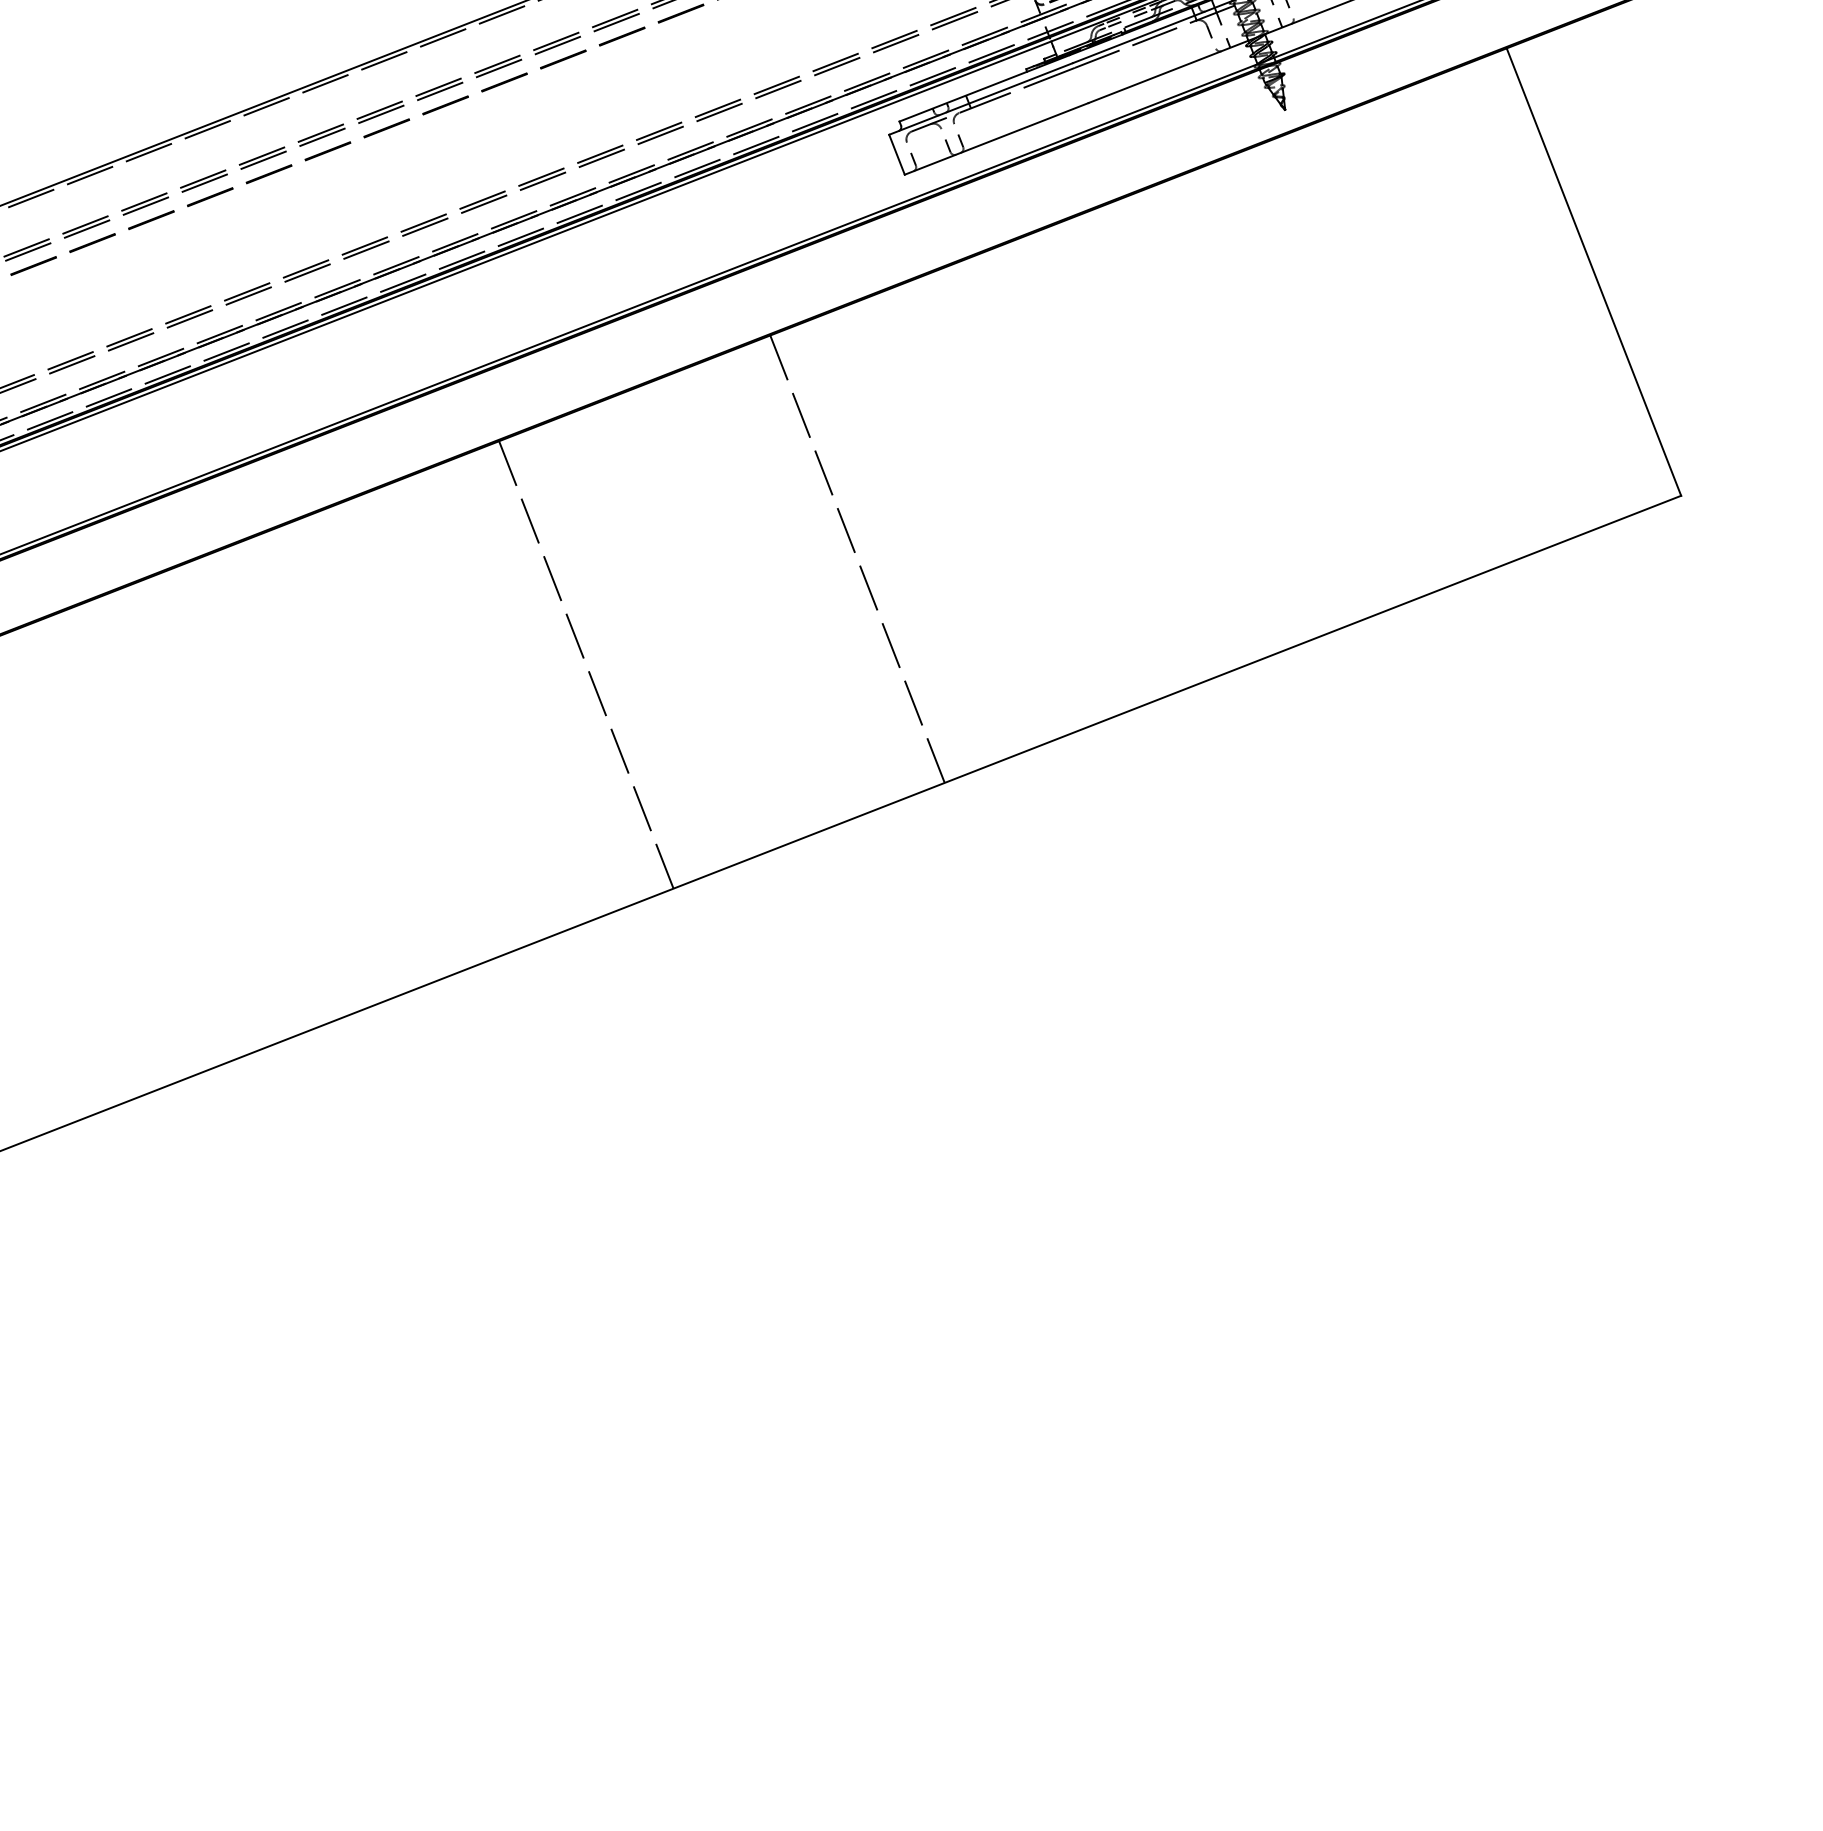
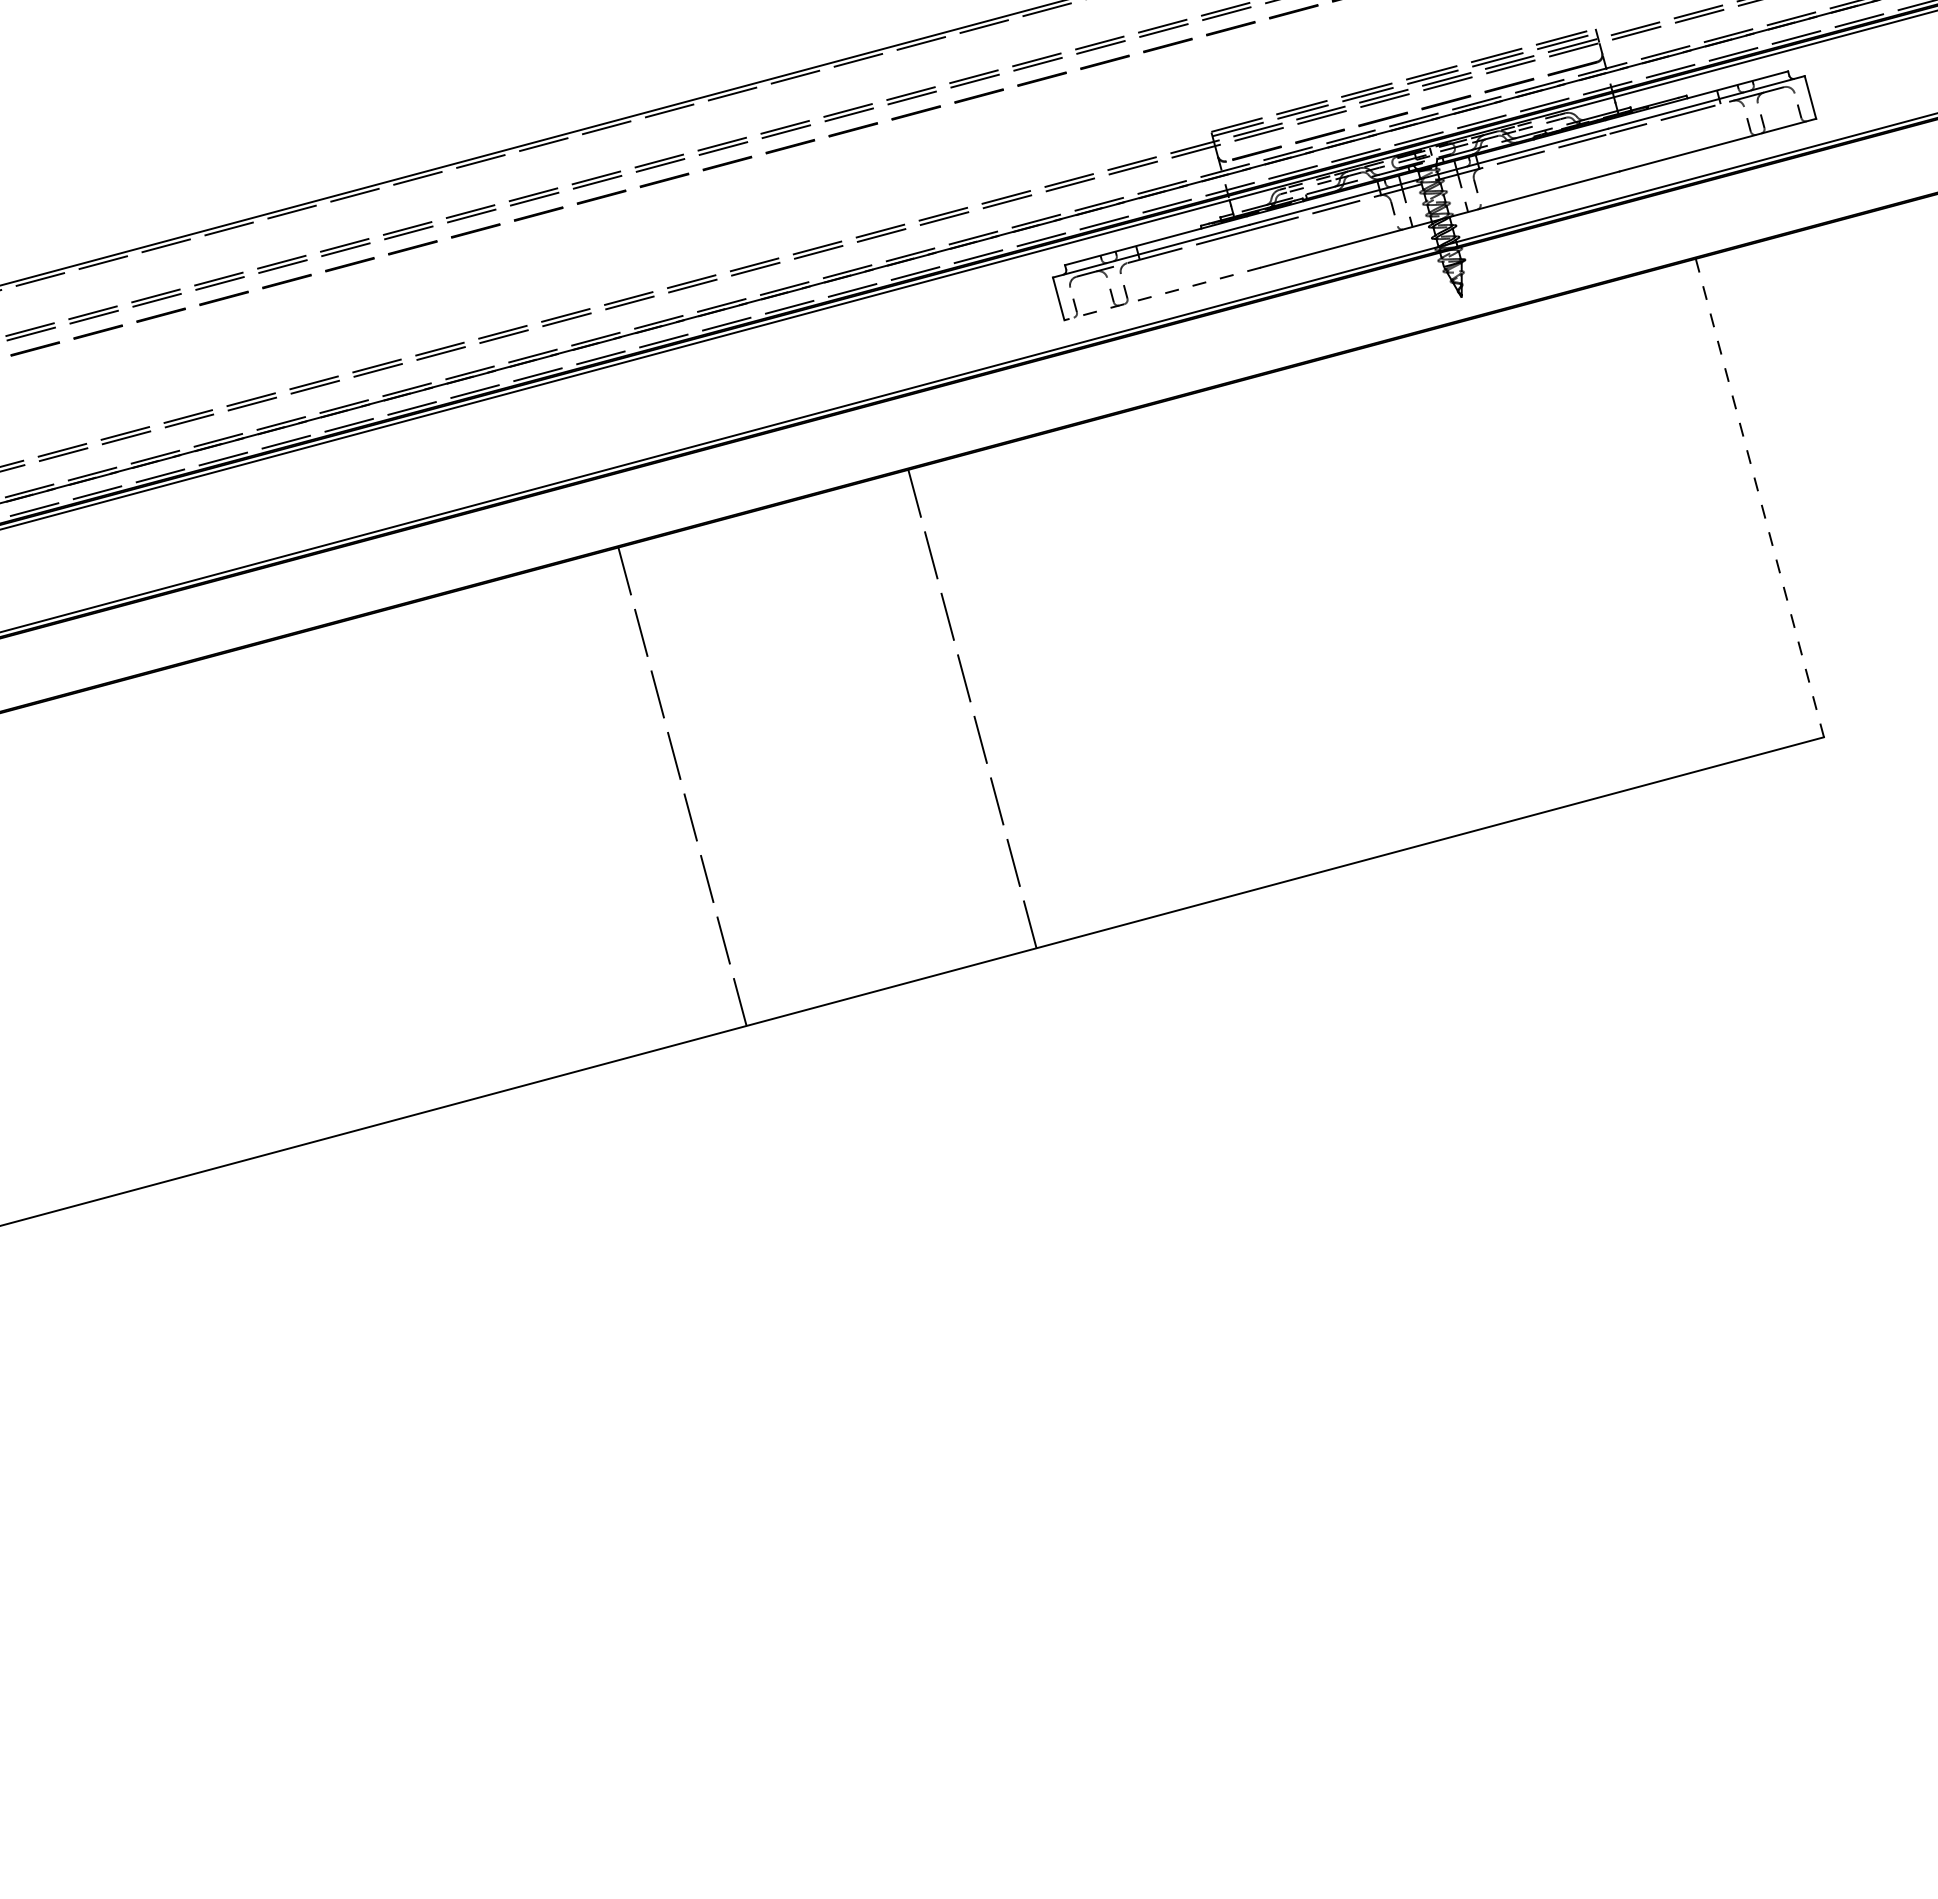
line: (996, 138) -> (1162, 293), solid -> dashed
line: (1593, 272) -> (1759, 498), solid -> dashed

